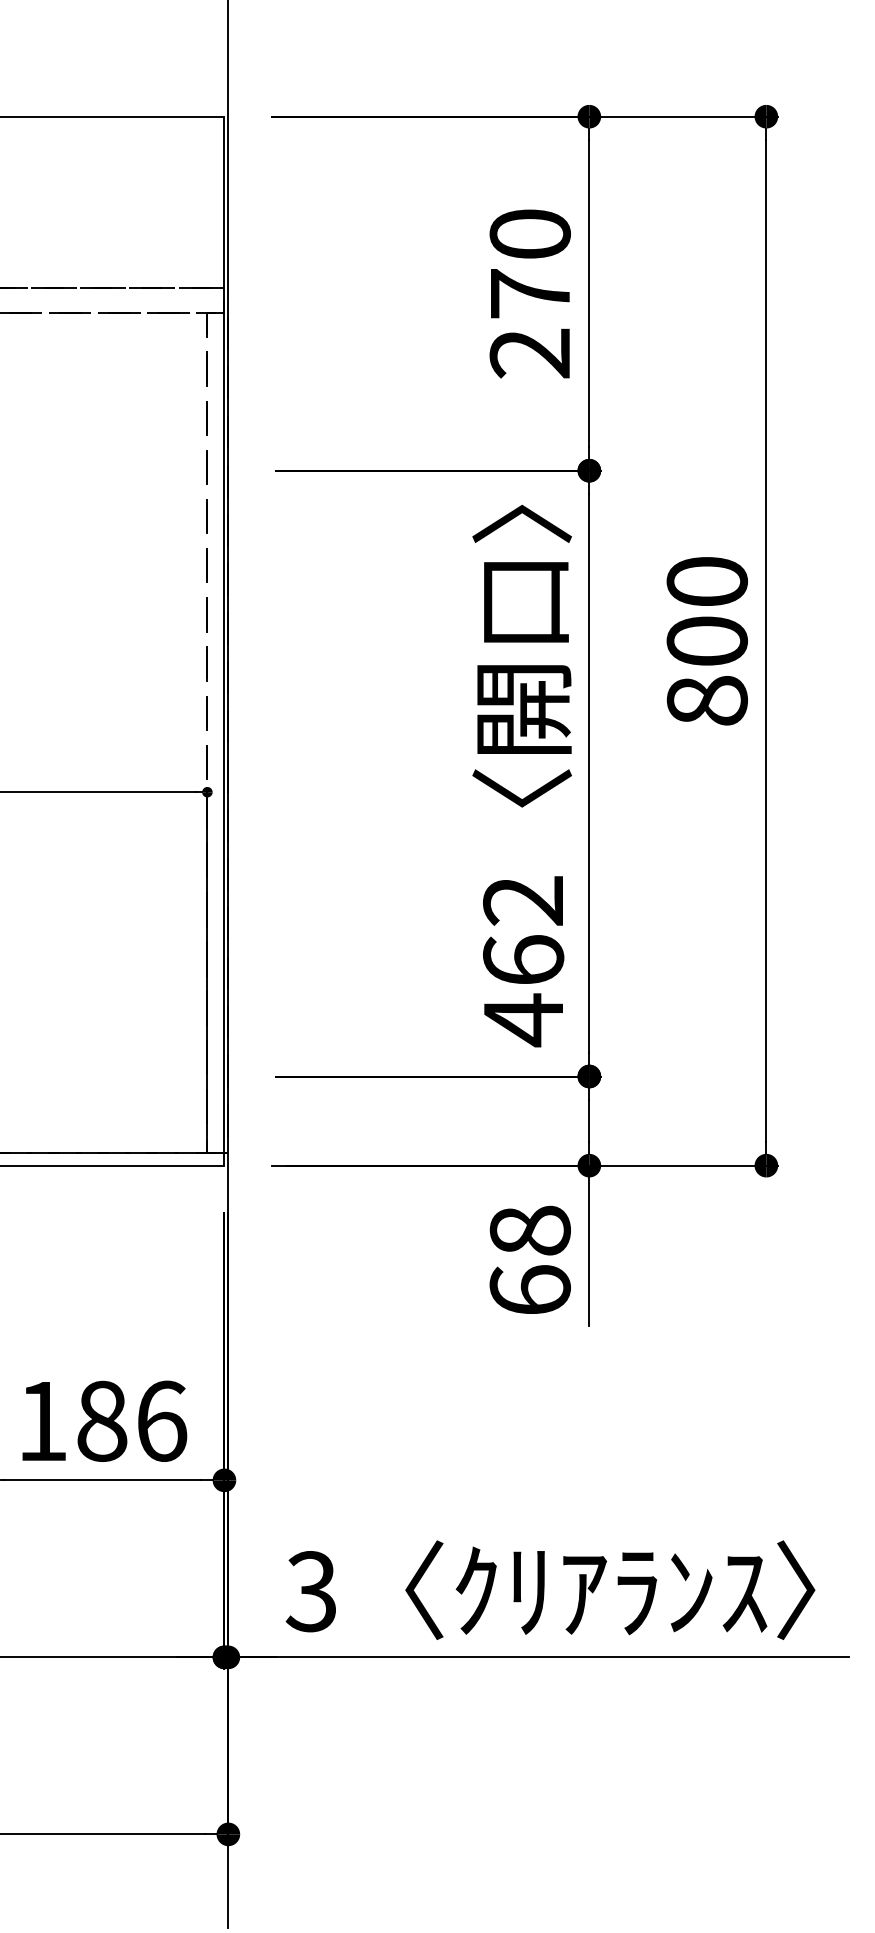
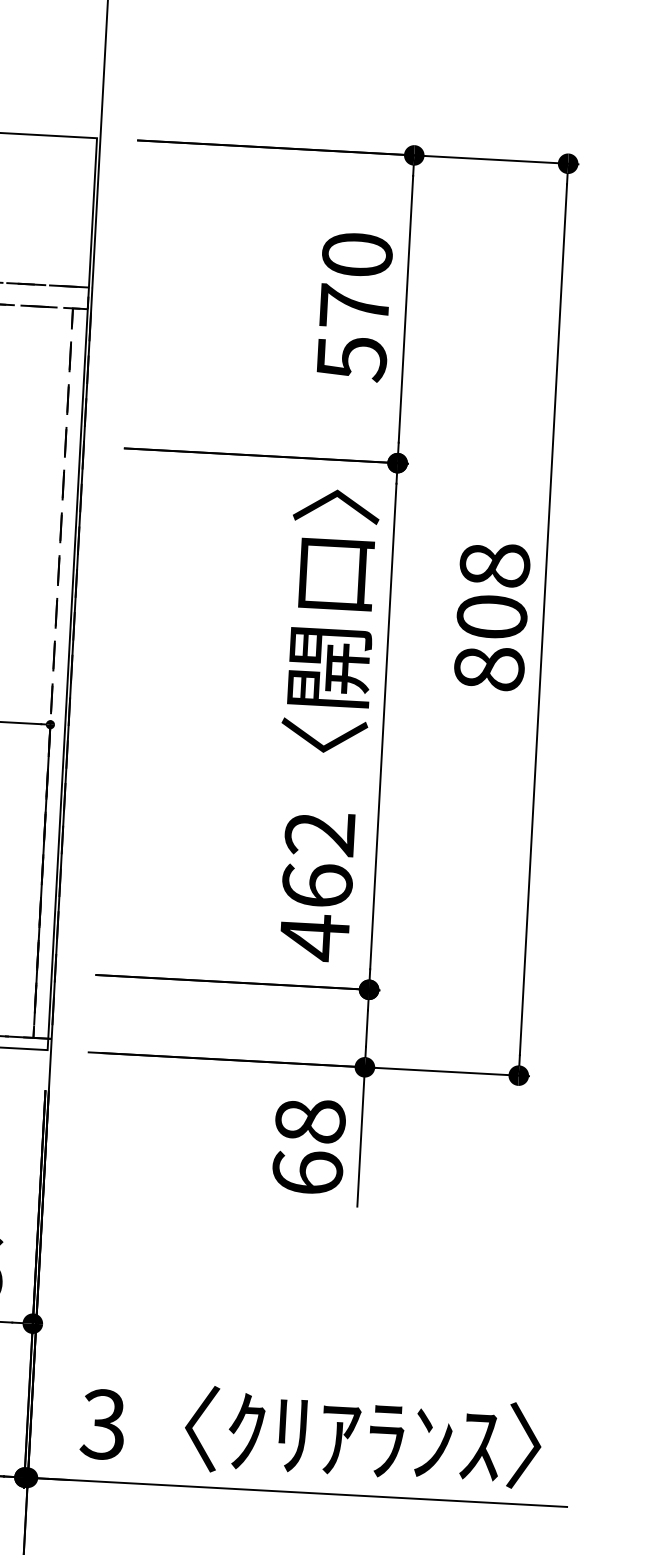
text: (529, 353) -> (351, 358), 270 -> 570
text: (706, 581) -> (494, 564), 800 -> 808

